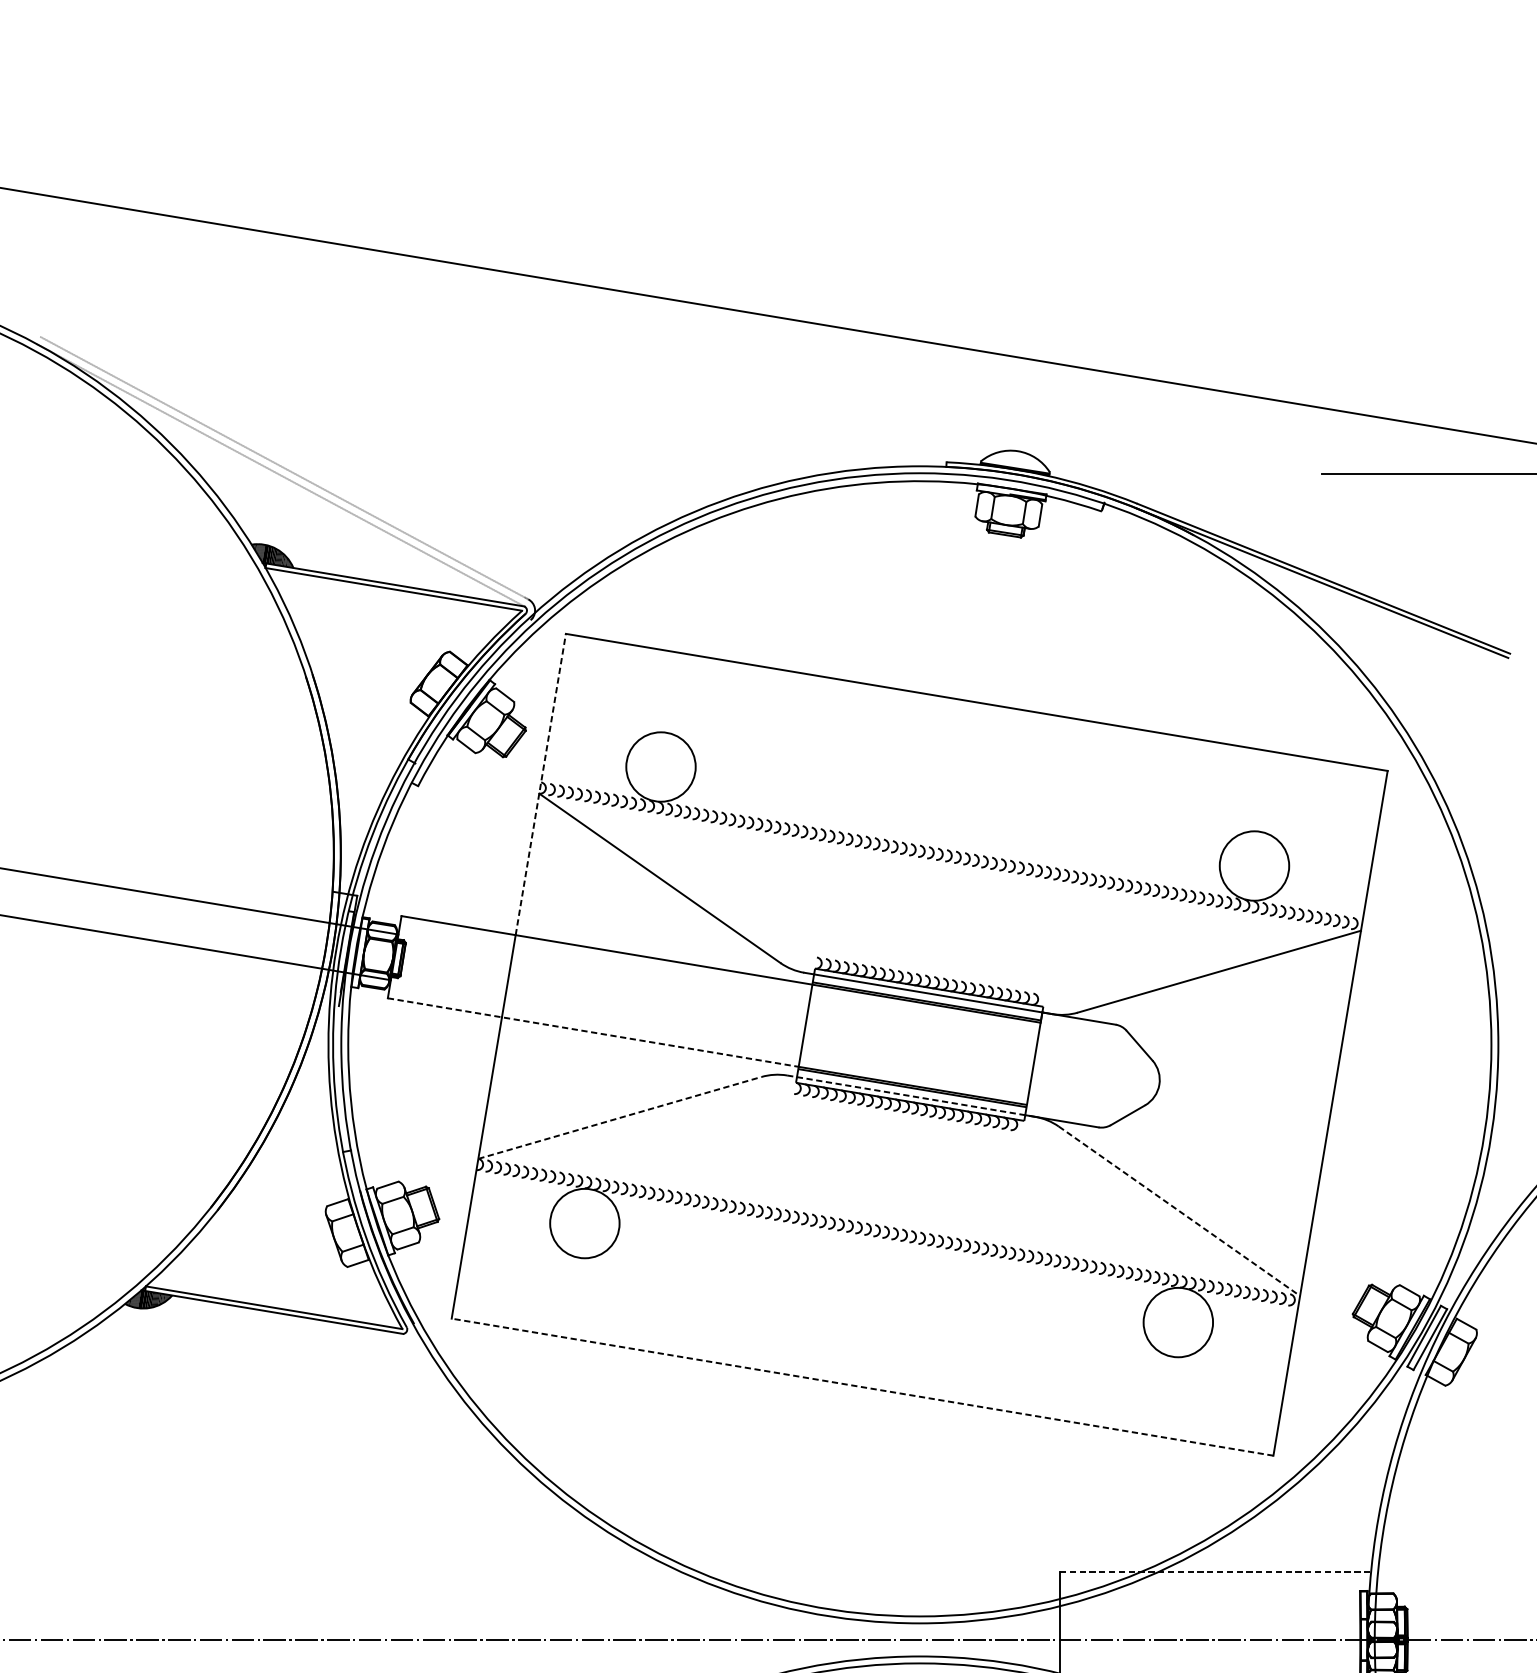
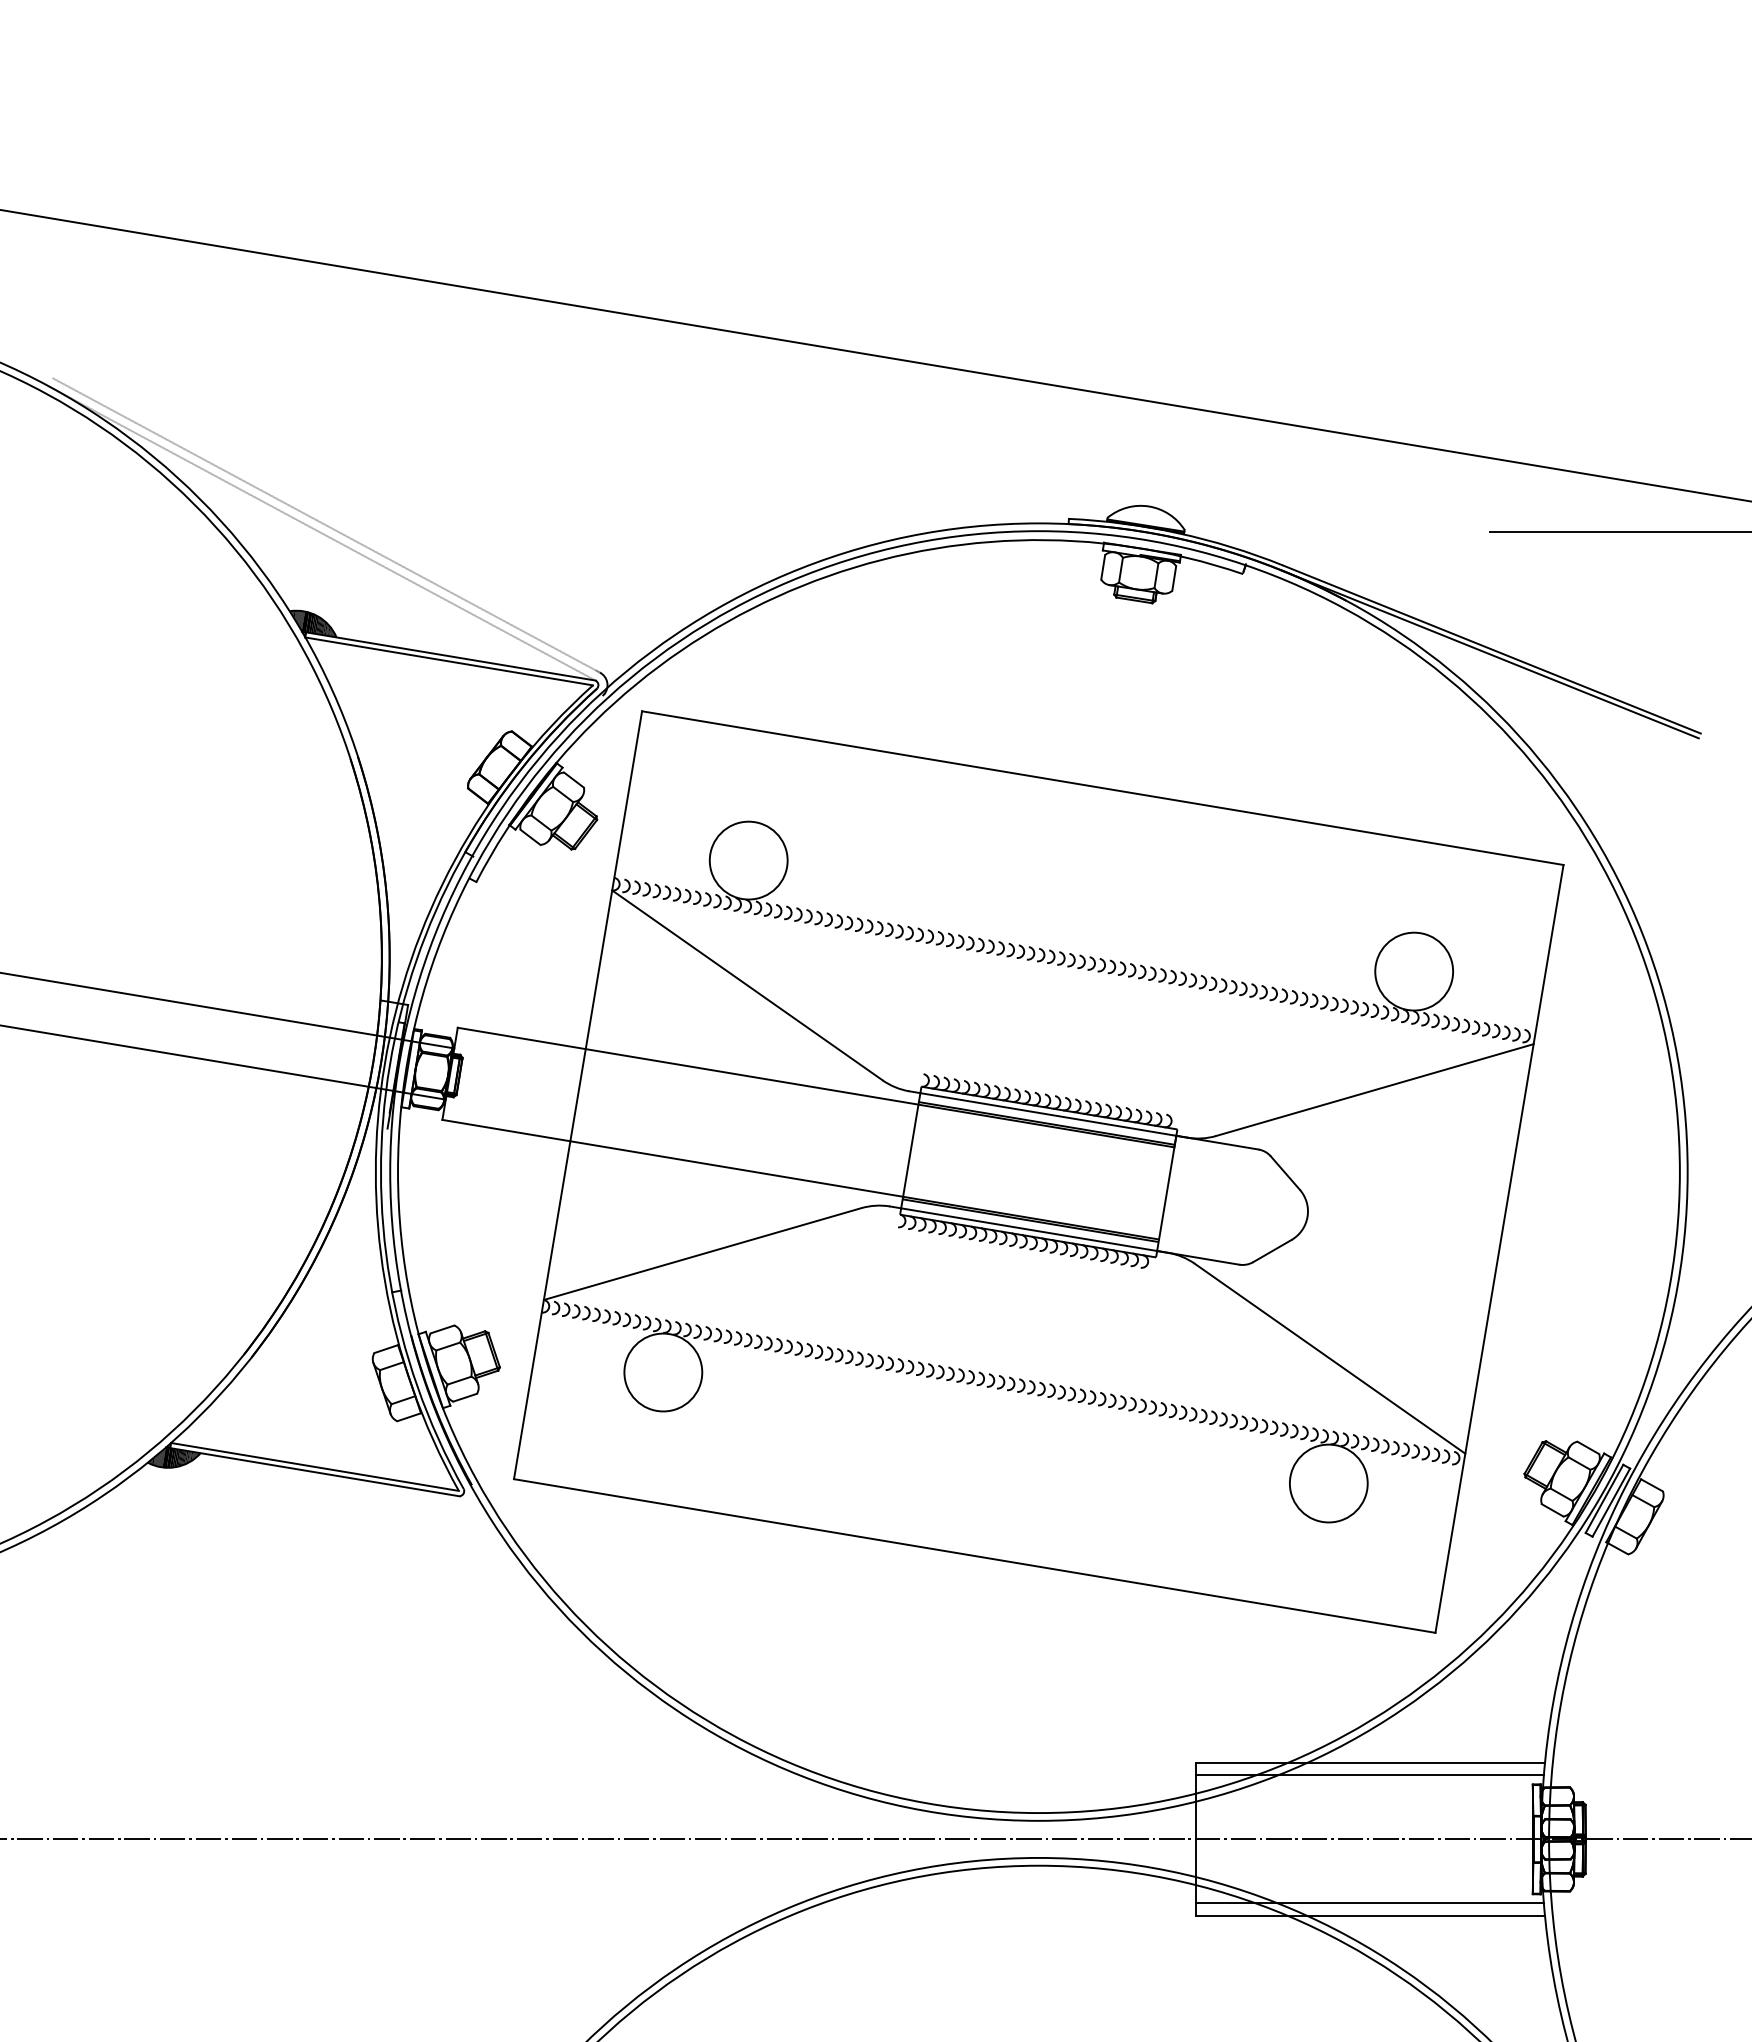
line: (541, 783) -> (614, 879), dashed -> solid
line: (593, 1032) -> (672, 1158), dashed -> solid
line: (911, 1096) -> (1029, 1229), dashed -> solid
line: (620, 1117) -> (703, 1253), dashed -> solid
line: (1179, 1211) -> (1330, 1359), dashed -> solid
line: (862, 1386) -> (974, 1555), dashed -> solid
line: (1215, 1572) -> (1370, 1763), dashed -> solid
line: (1214, 1582) -> (1369, 1775), added

